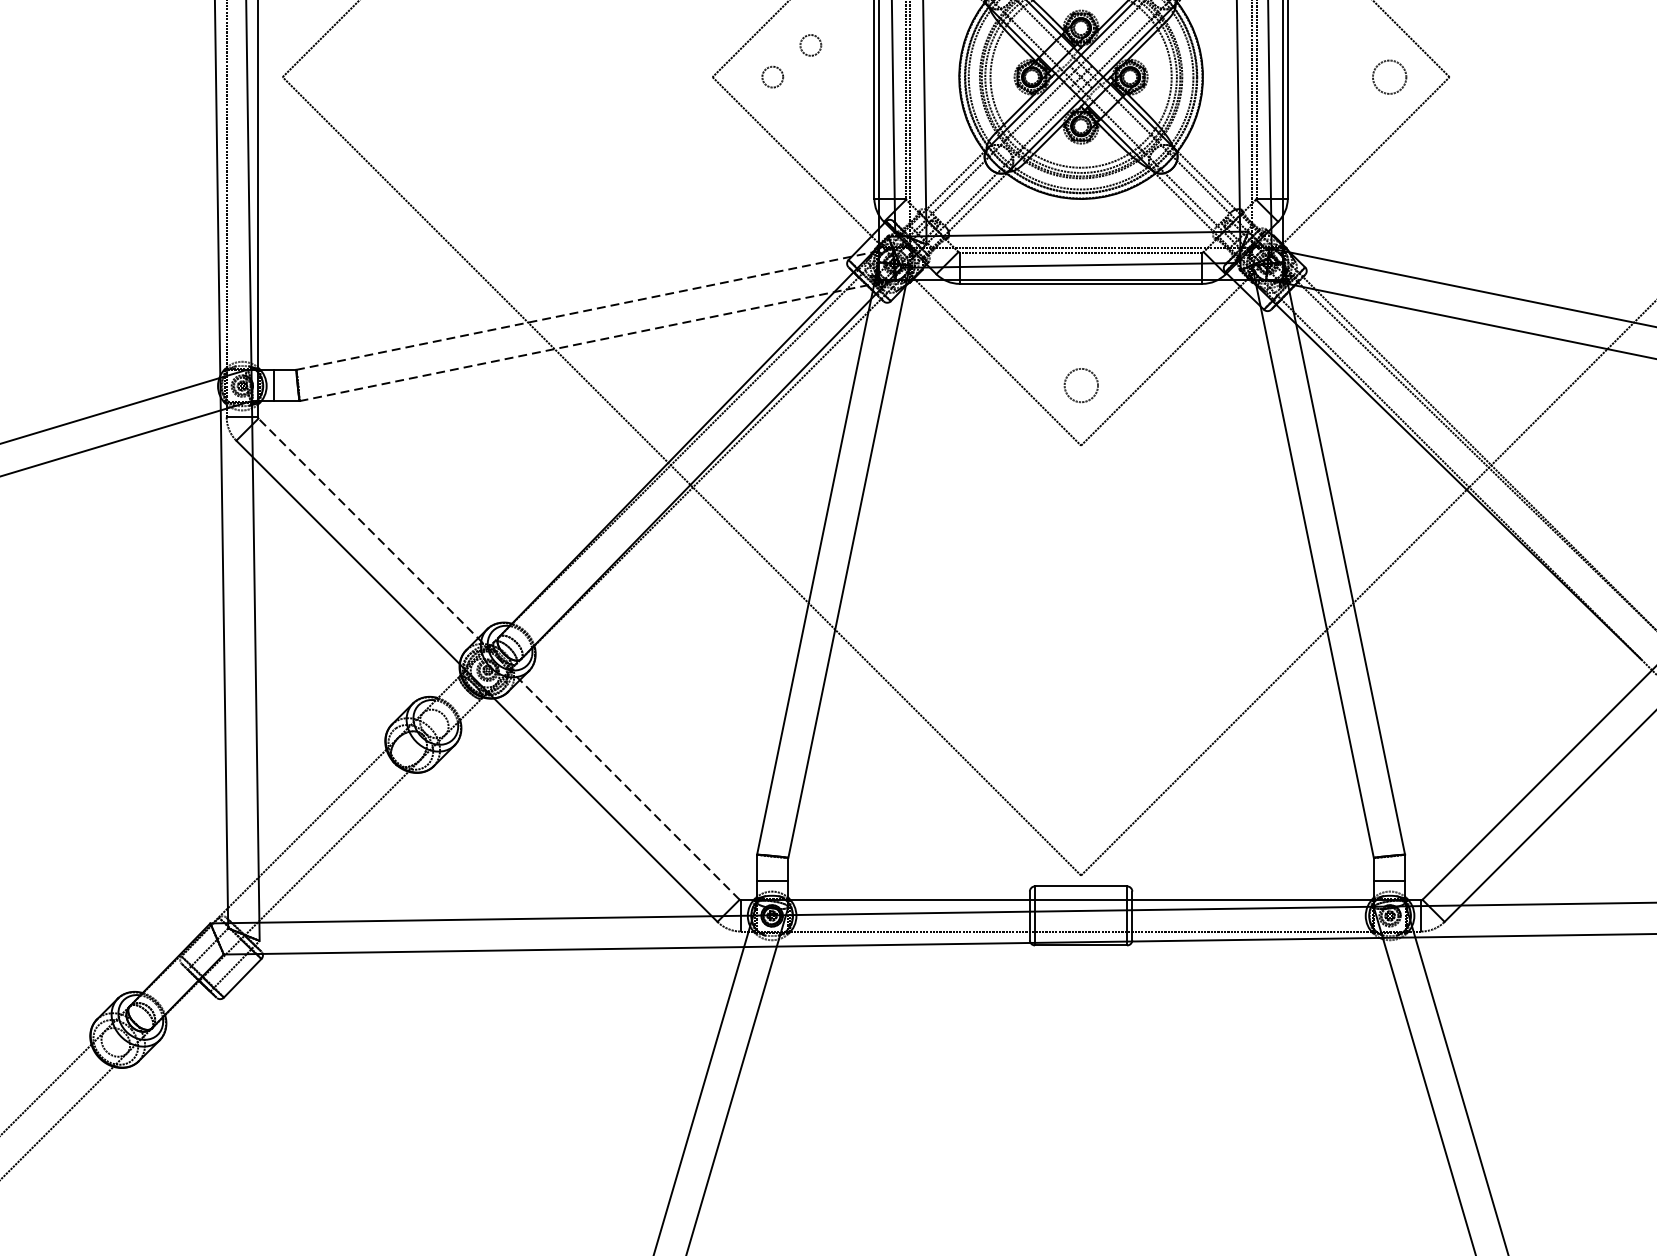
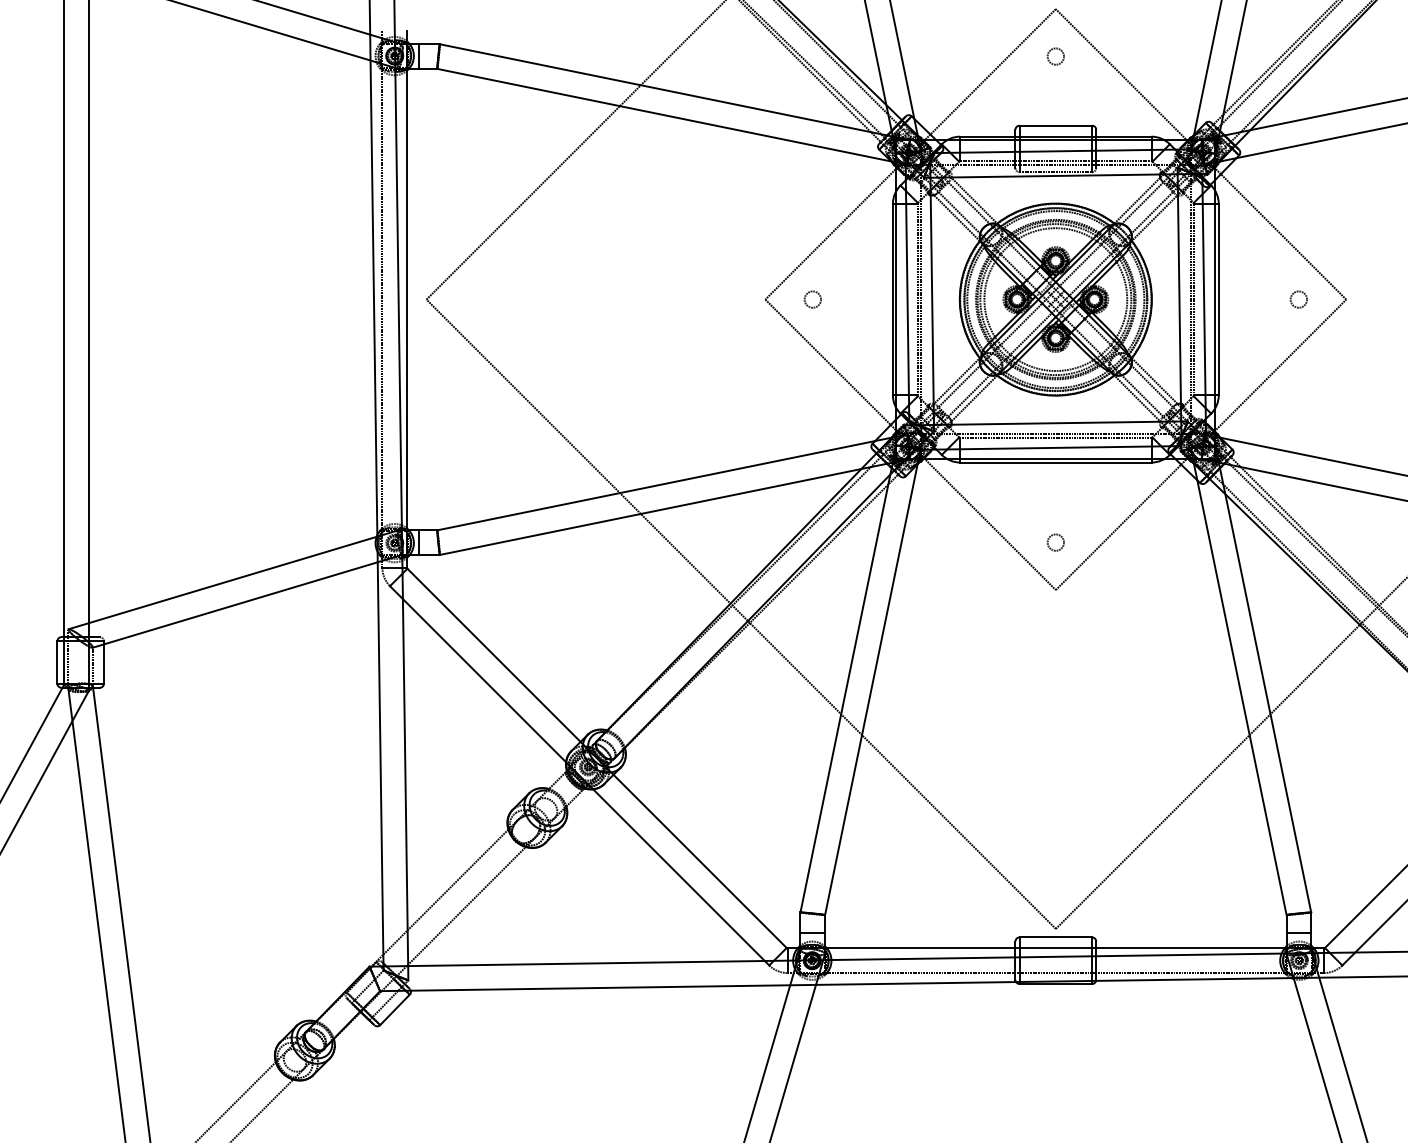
circle: (810, 45) -> (842, 274), removed
circle: (1388, 77) -> (1298, 299), size x0.62
line: (594, 309) -> (672, 482), dashed -> solid
line: (597, 340) -> (674, 507), dashed -> solid
circle: (1080, 385) -> (1055, 542), size x0.62
line: (498, 659) -> (596, 758), dashed -> solid

